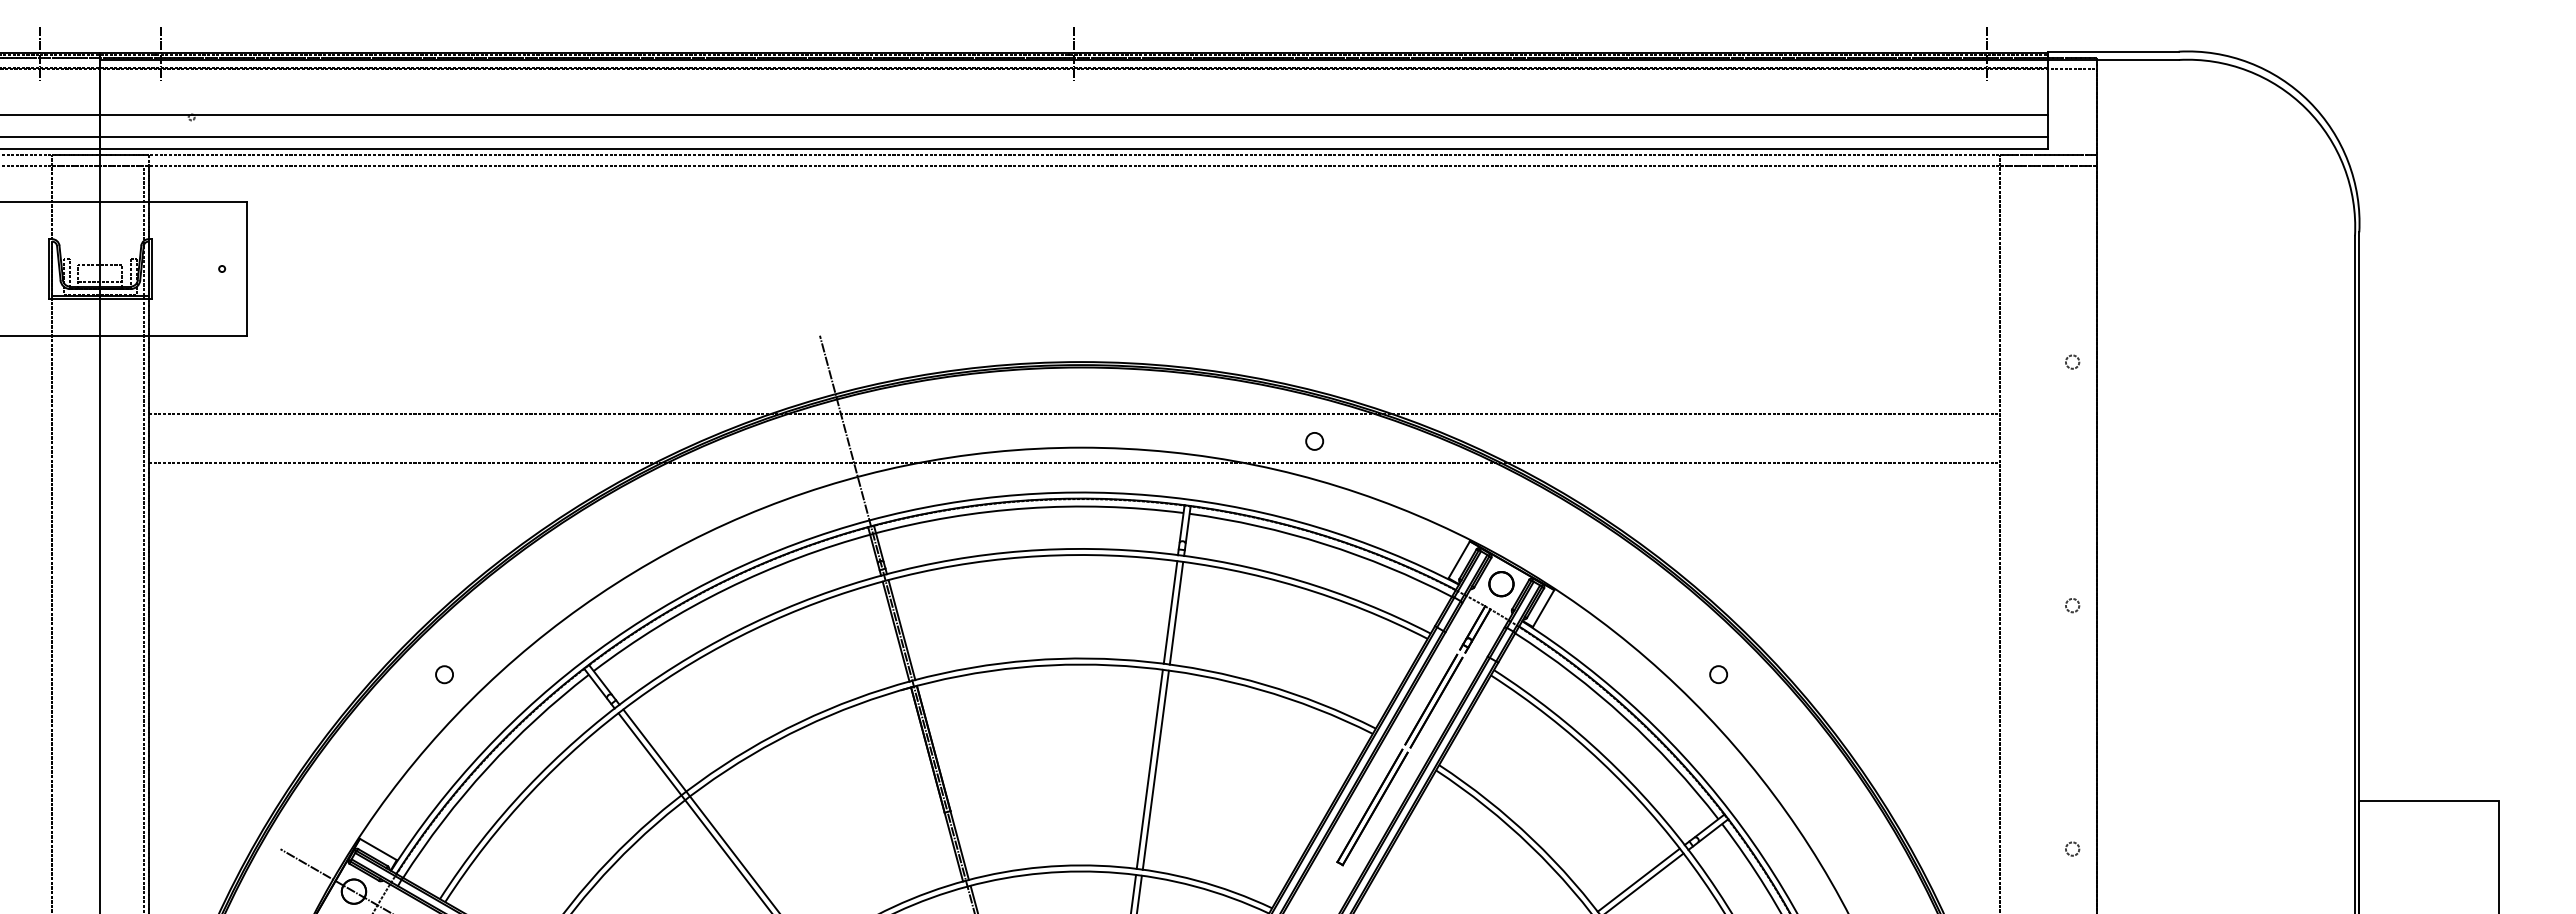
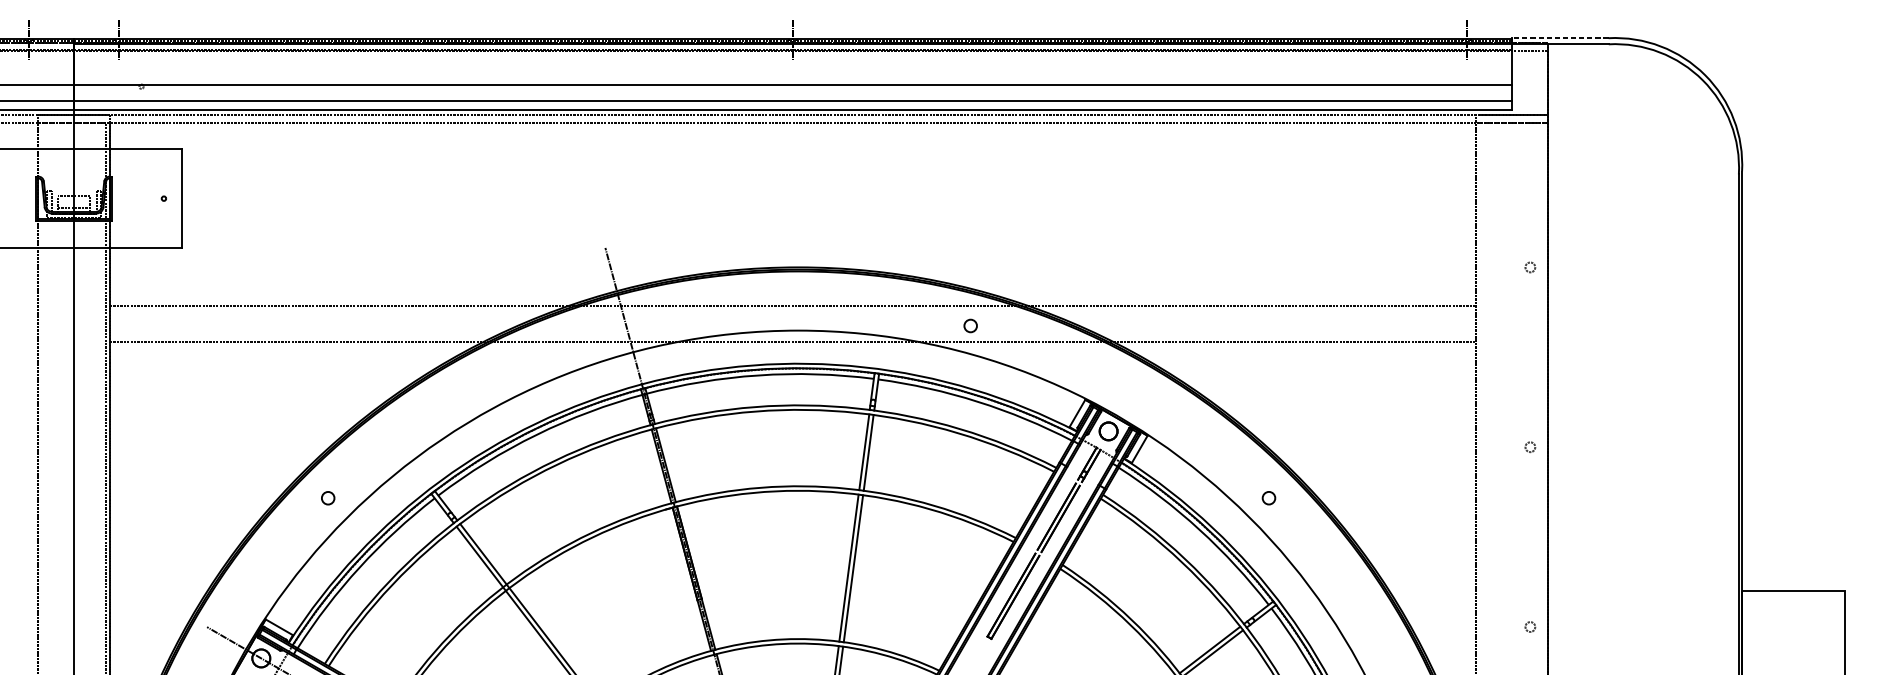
line: (2112, 51) -> (1559, 38), solid -> dashed

